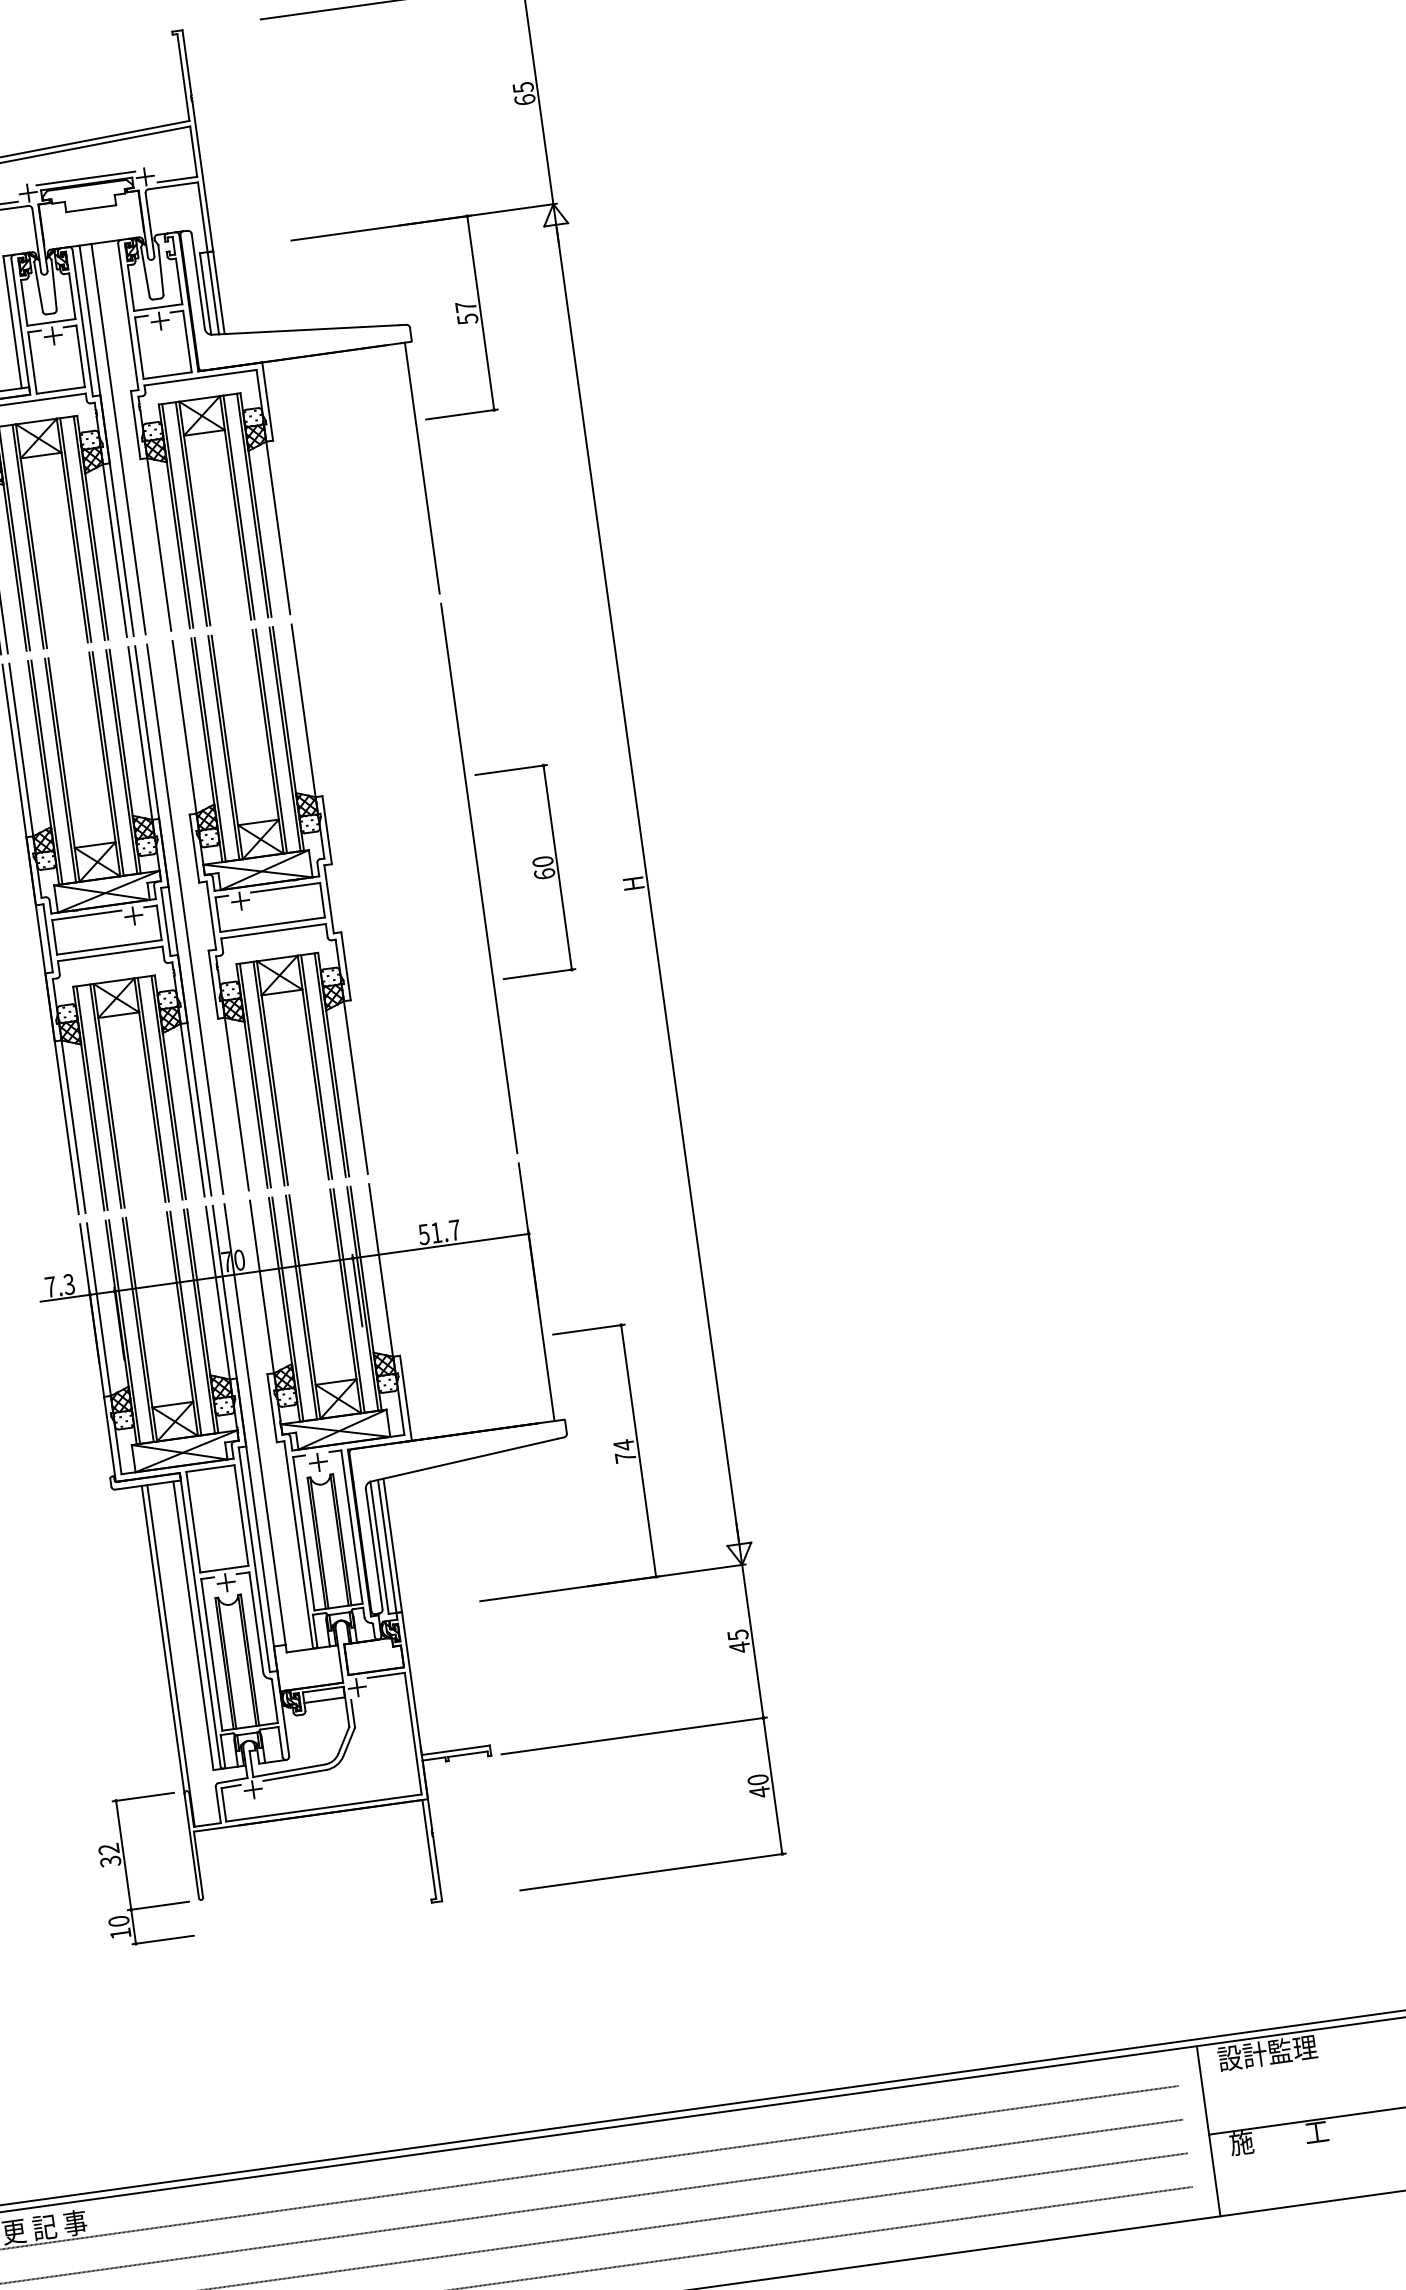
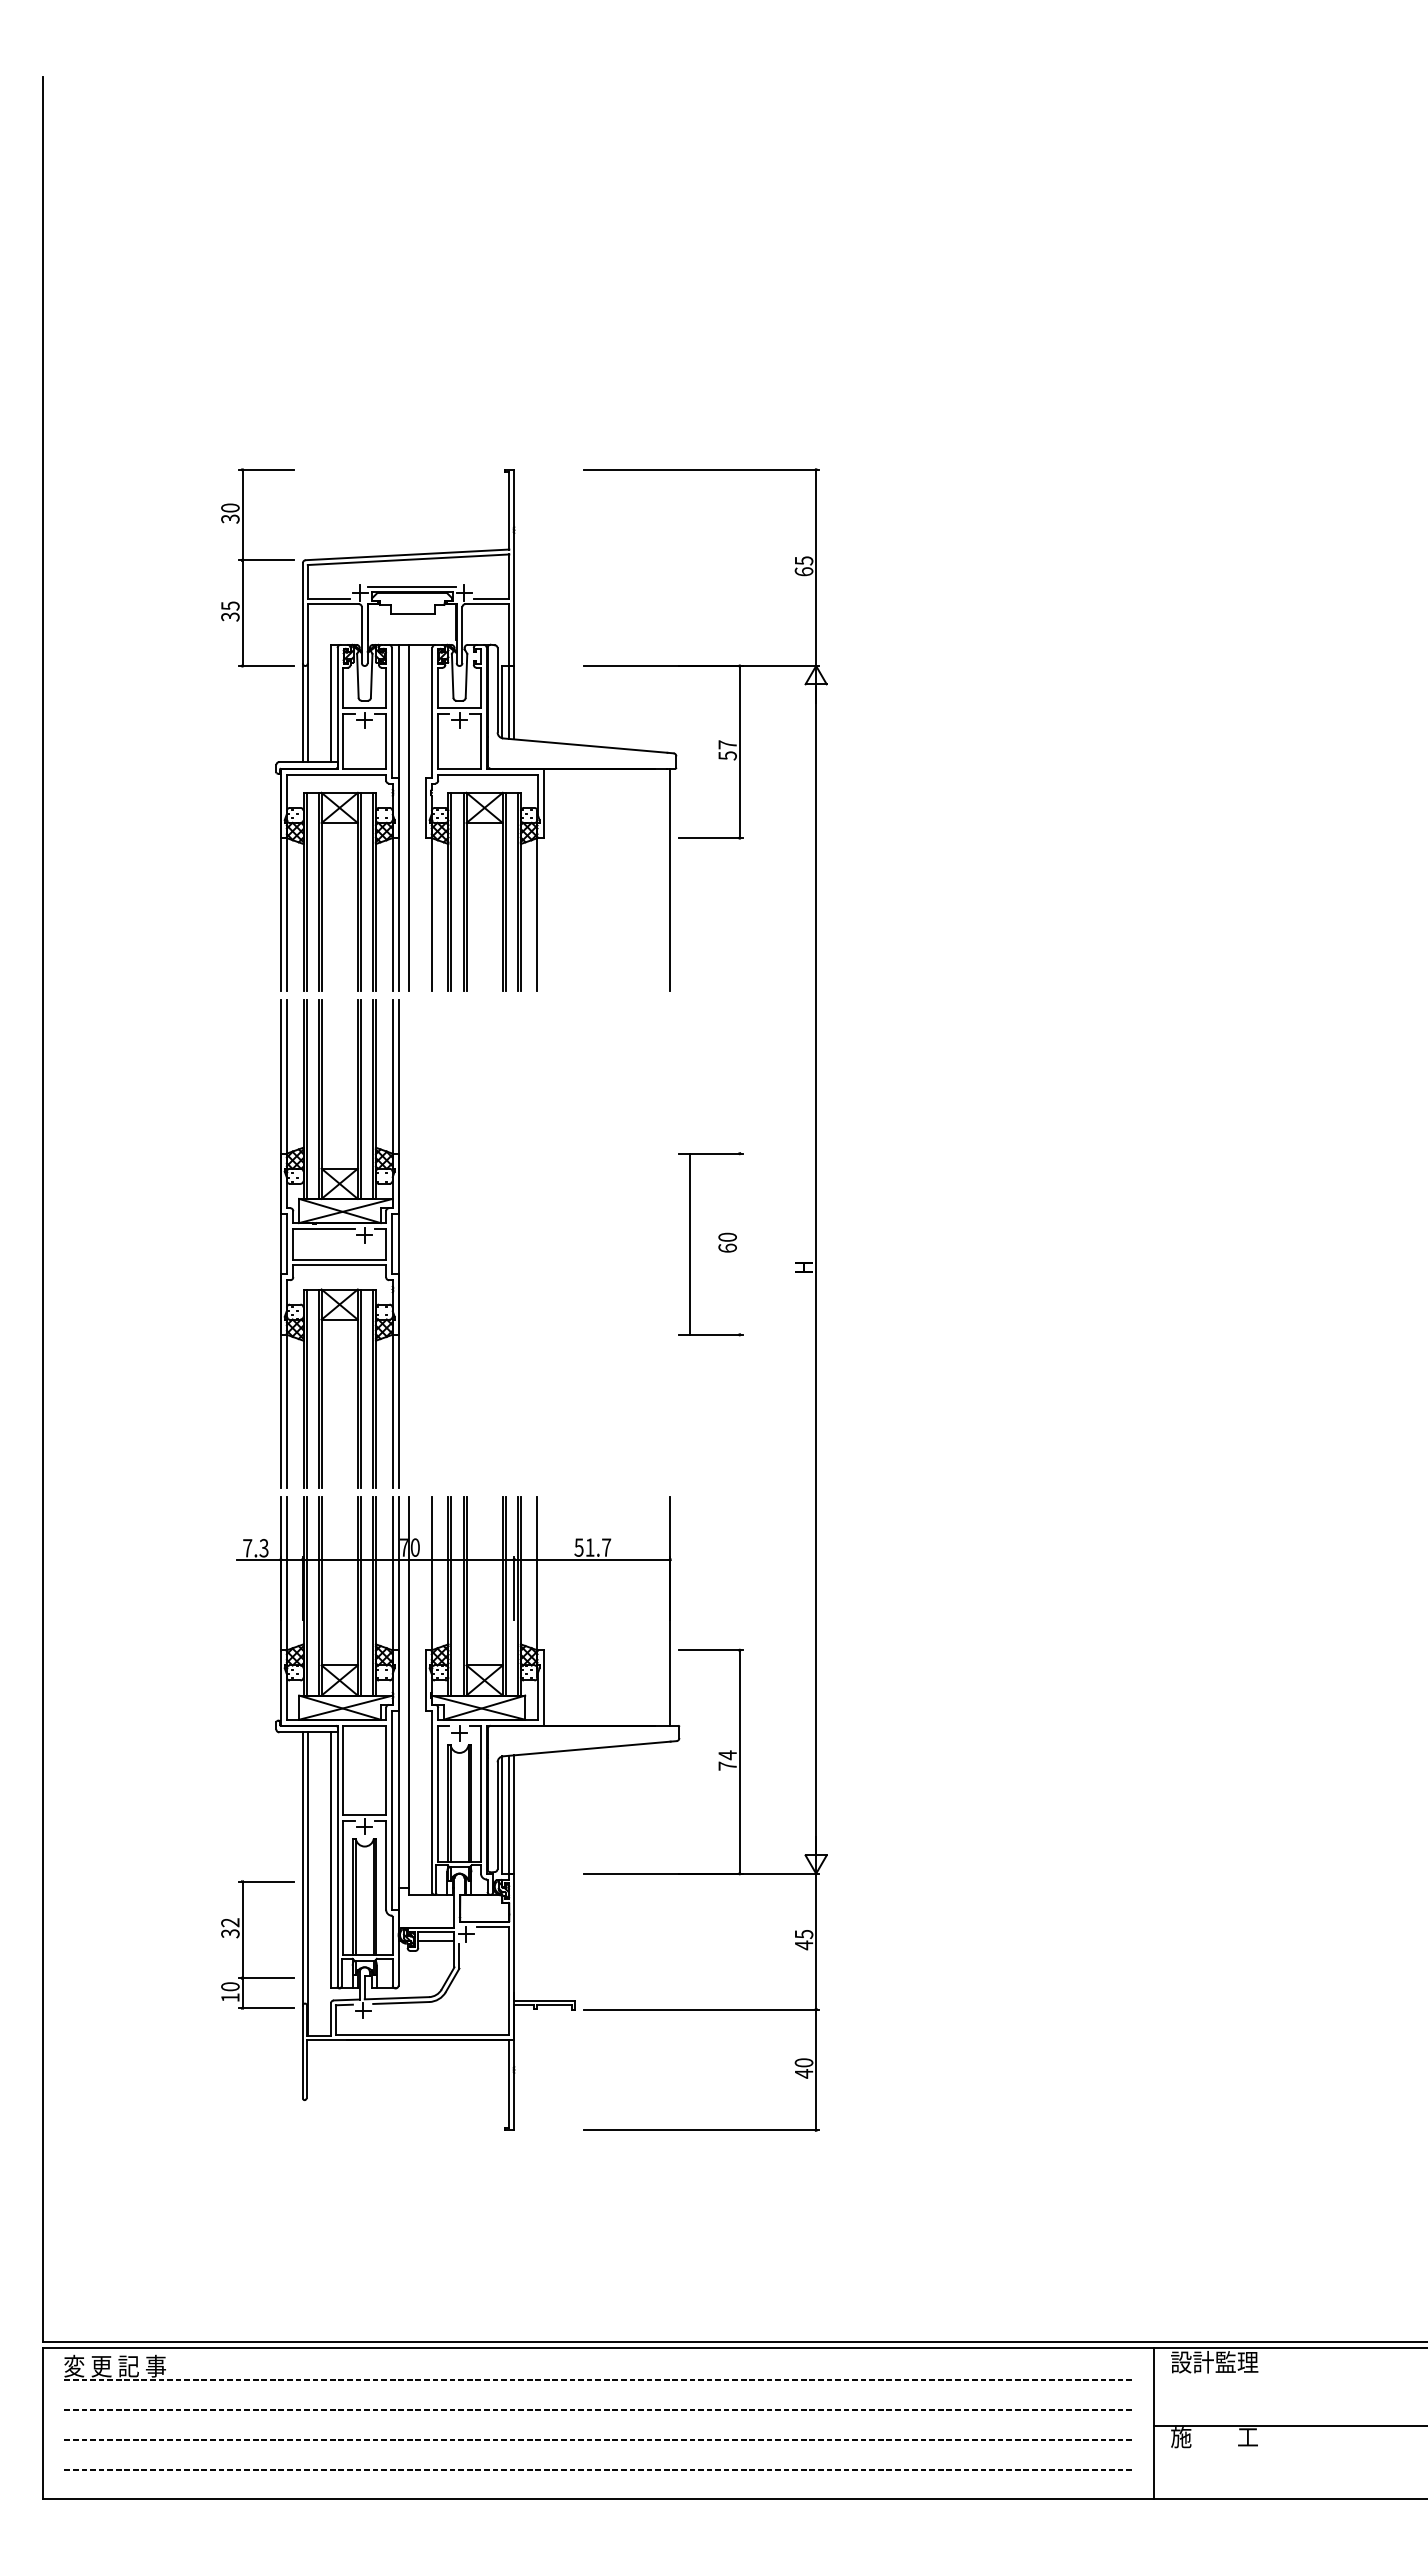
line: (557, 866) -> (689, 1243), moved
line: (478, 877) -> (669, 1243), removed
part: (269, 906) -> (484, 1243), removed
line: (185, 919) -> (409, 1244), removed
part: (127, 1871) -> (243, 1944), moved

